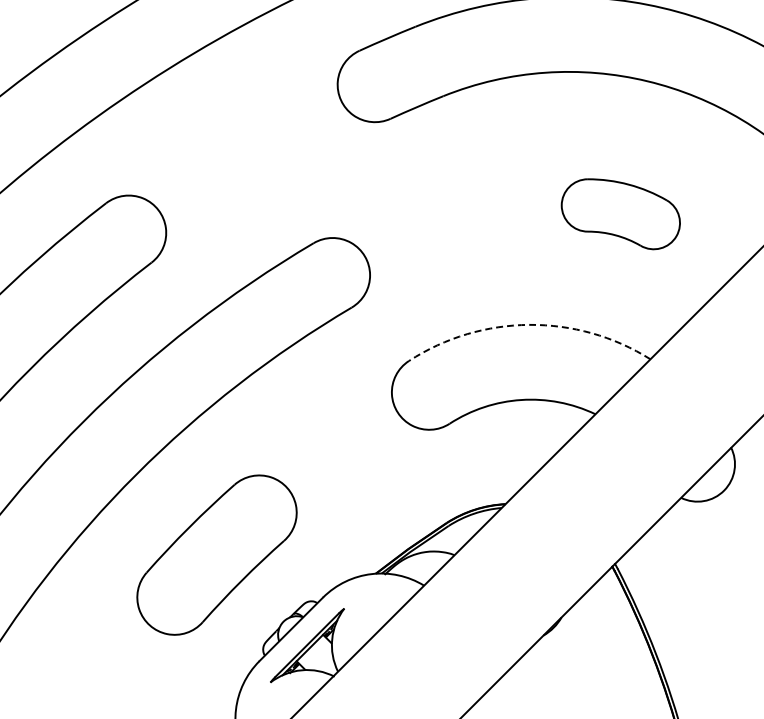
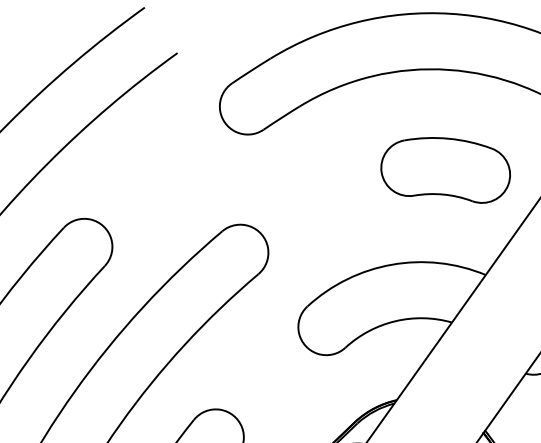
part: (620, 214) -> (445, 171), size x1.43
arc: (529, 324) -> (392, 264), dashed -> solid

